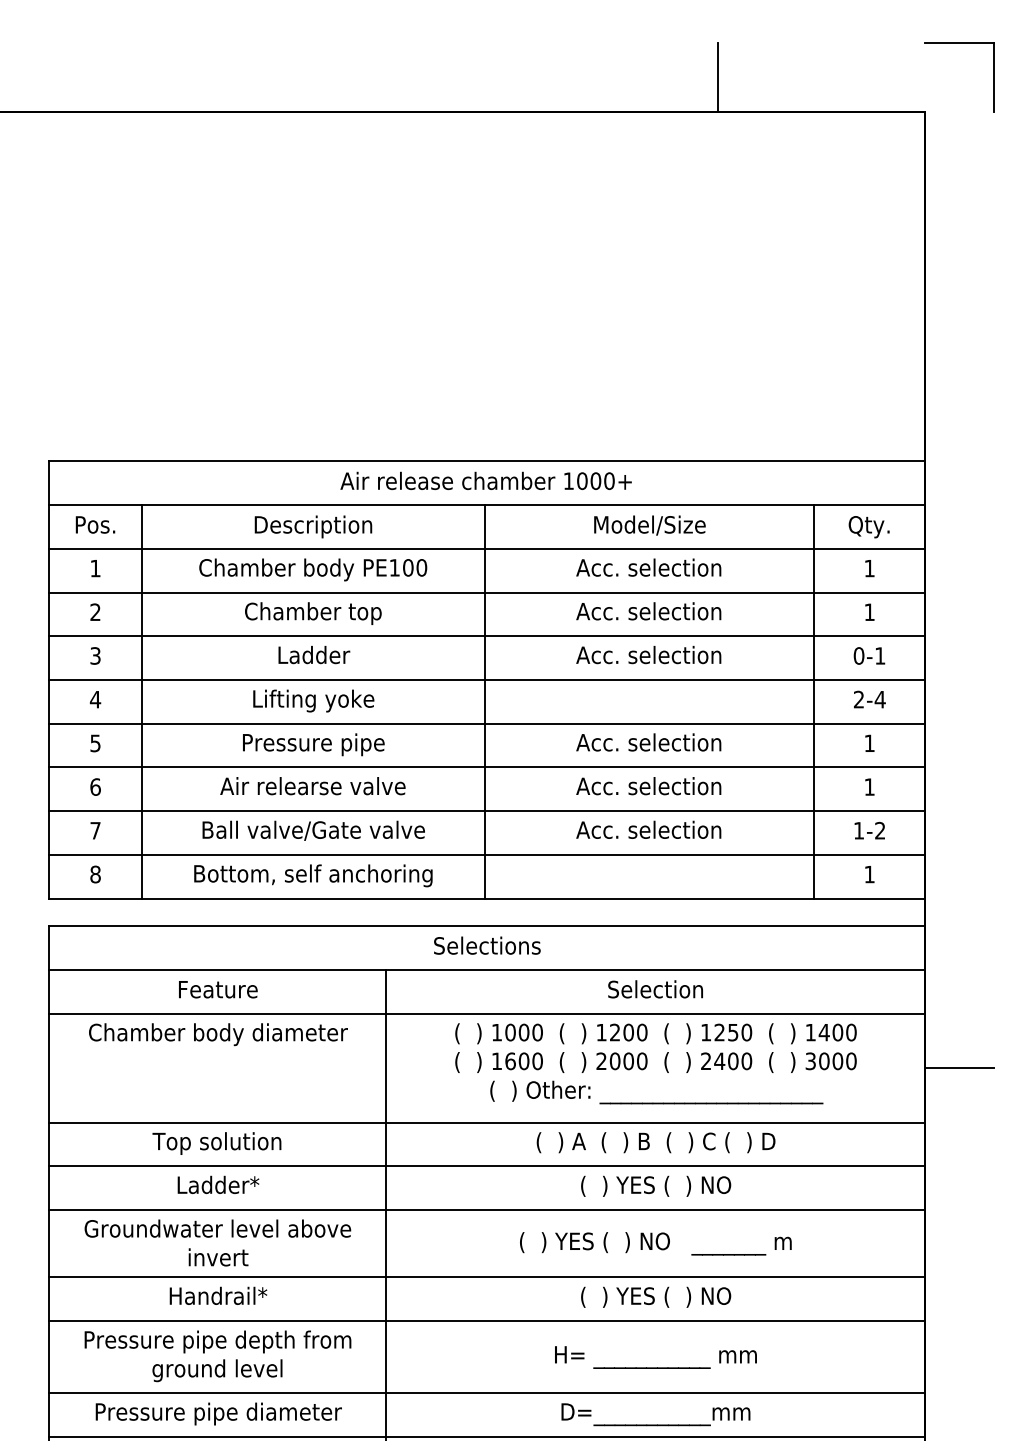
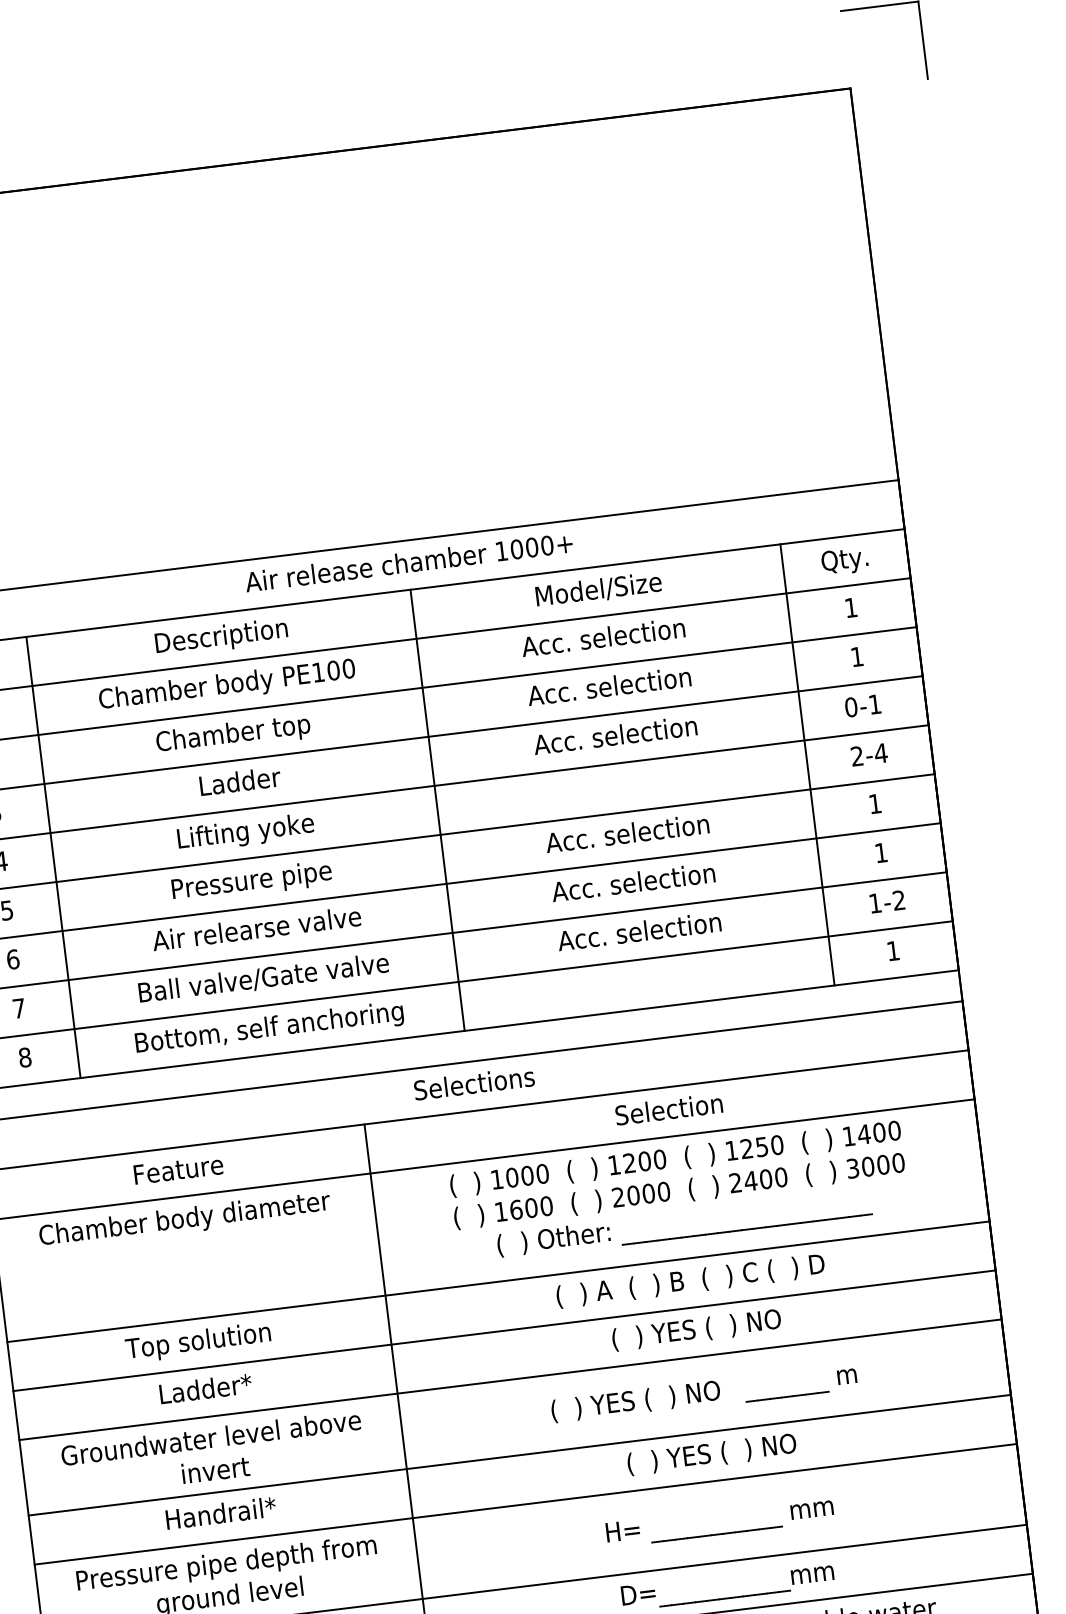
line: (718, 77) -> (613, 77), removed
line: (959, 1068) -> (1020, 1156), removed

